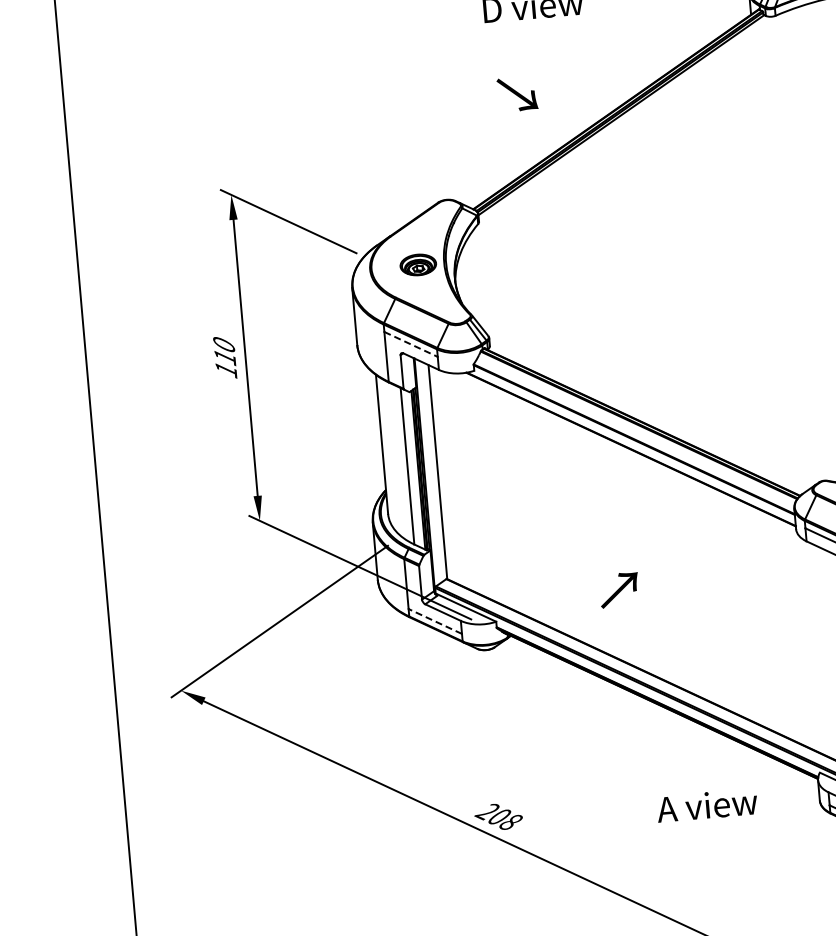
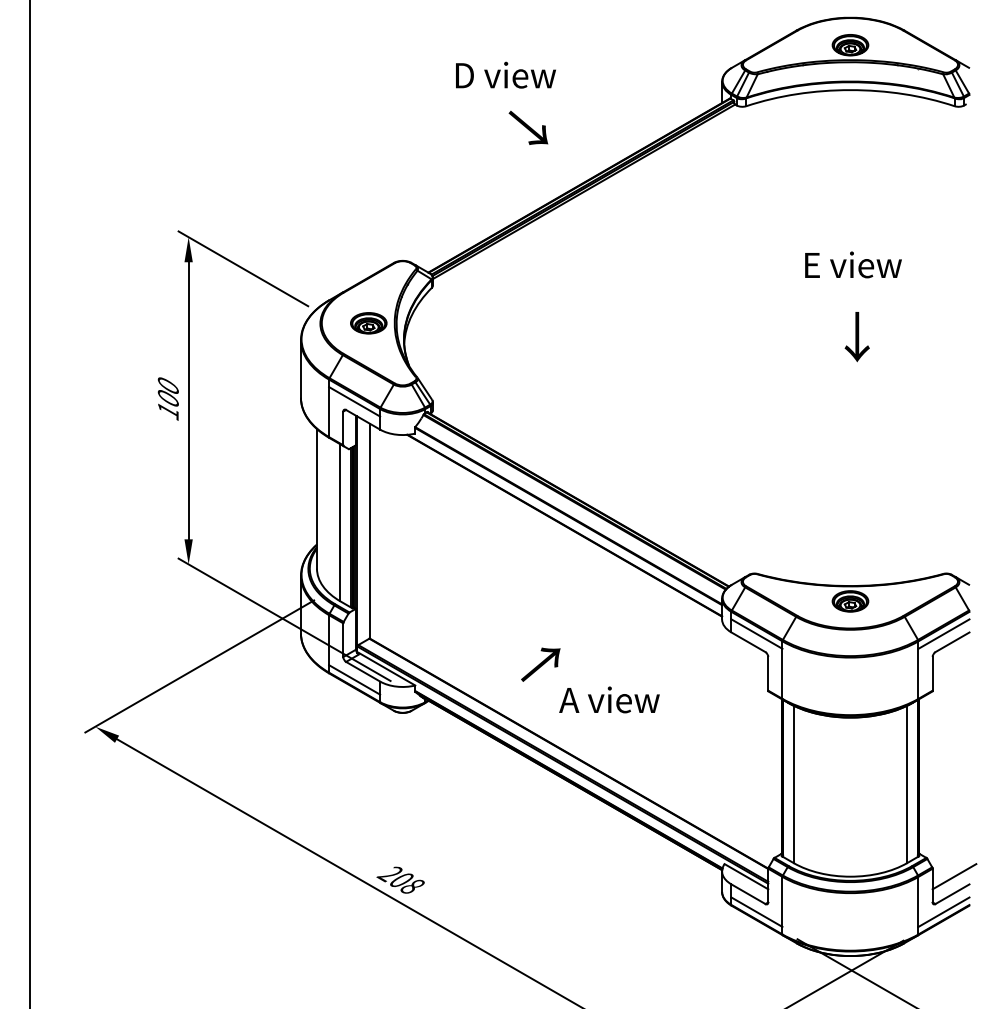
text: (517, 93) -> (528, 127), moved
line: (412, 345) -> (355, 402), dashed -> solid
text: (224, 358) -> (167, 399), 110 -> 100
line: (435, 621) -> (354, 679), dashed -> solid
text: (707, 805) -> (609, 699), moved

